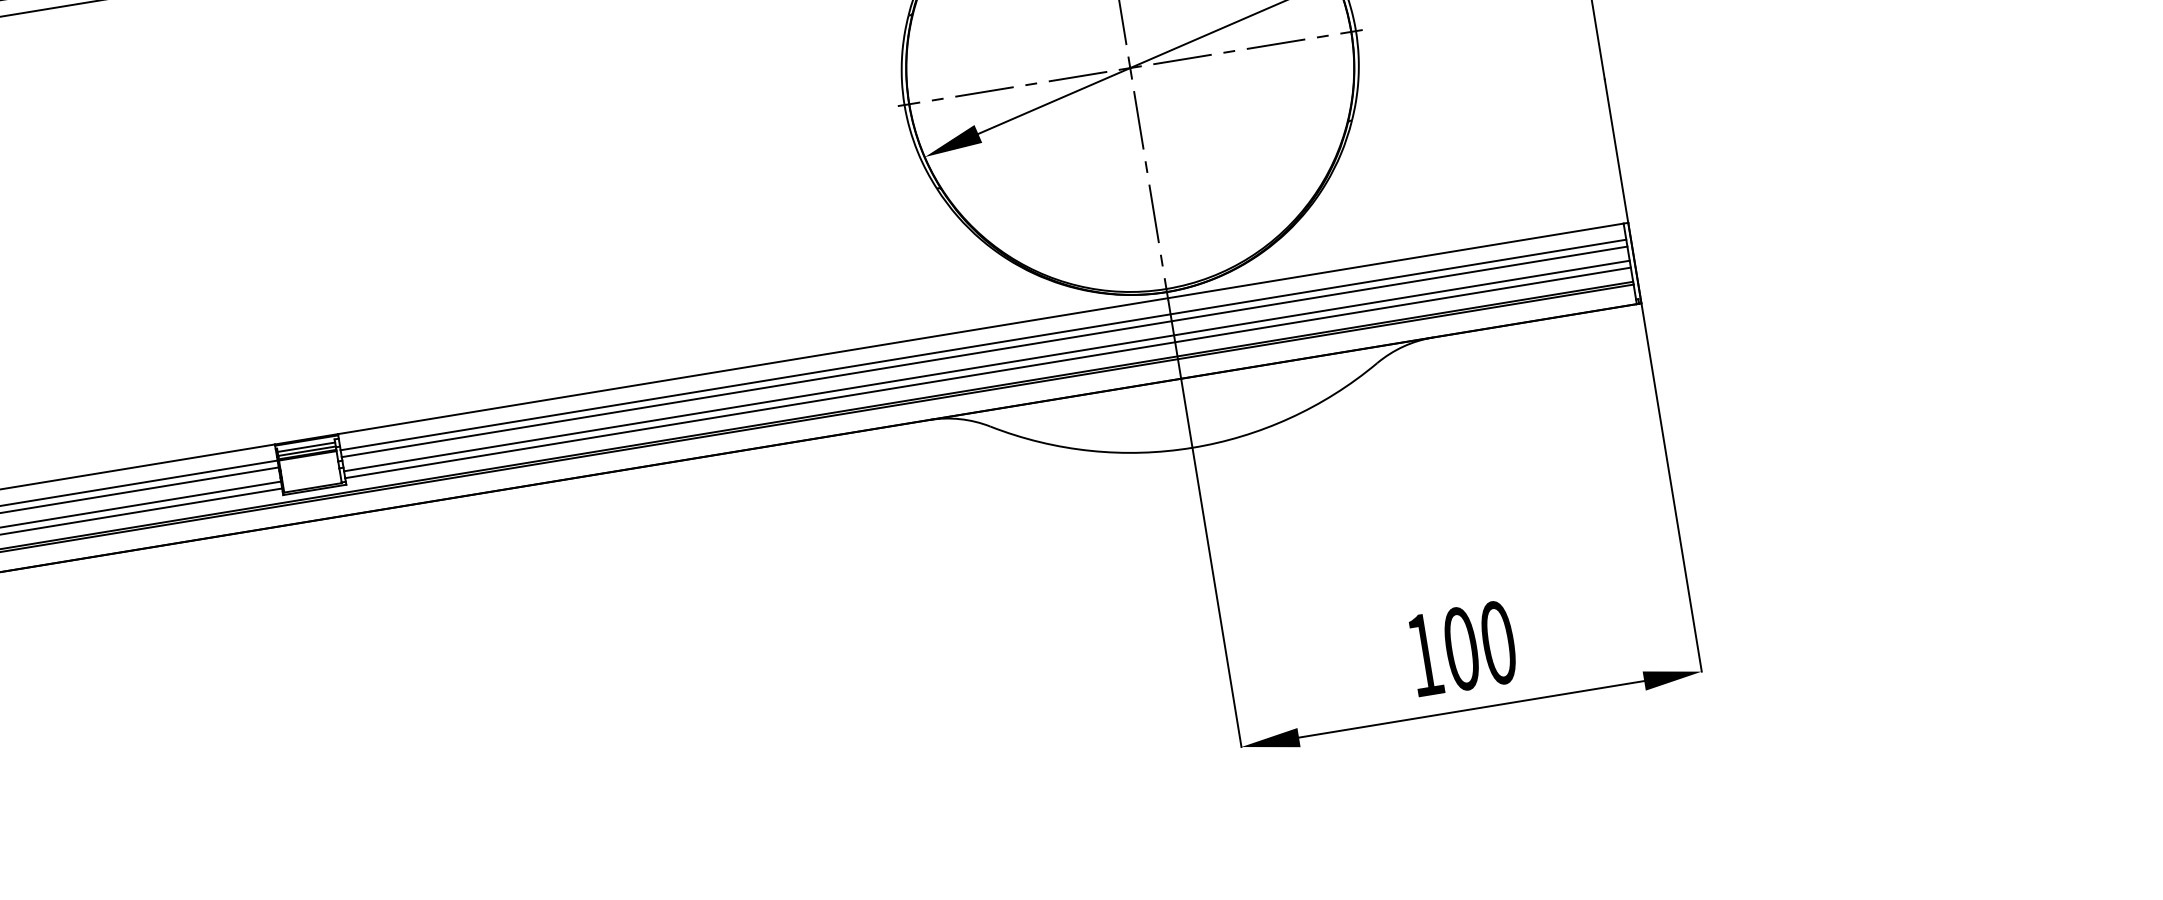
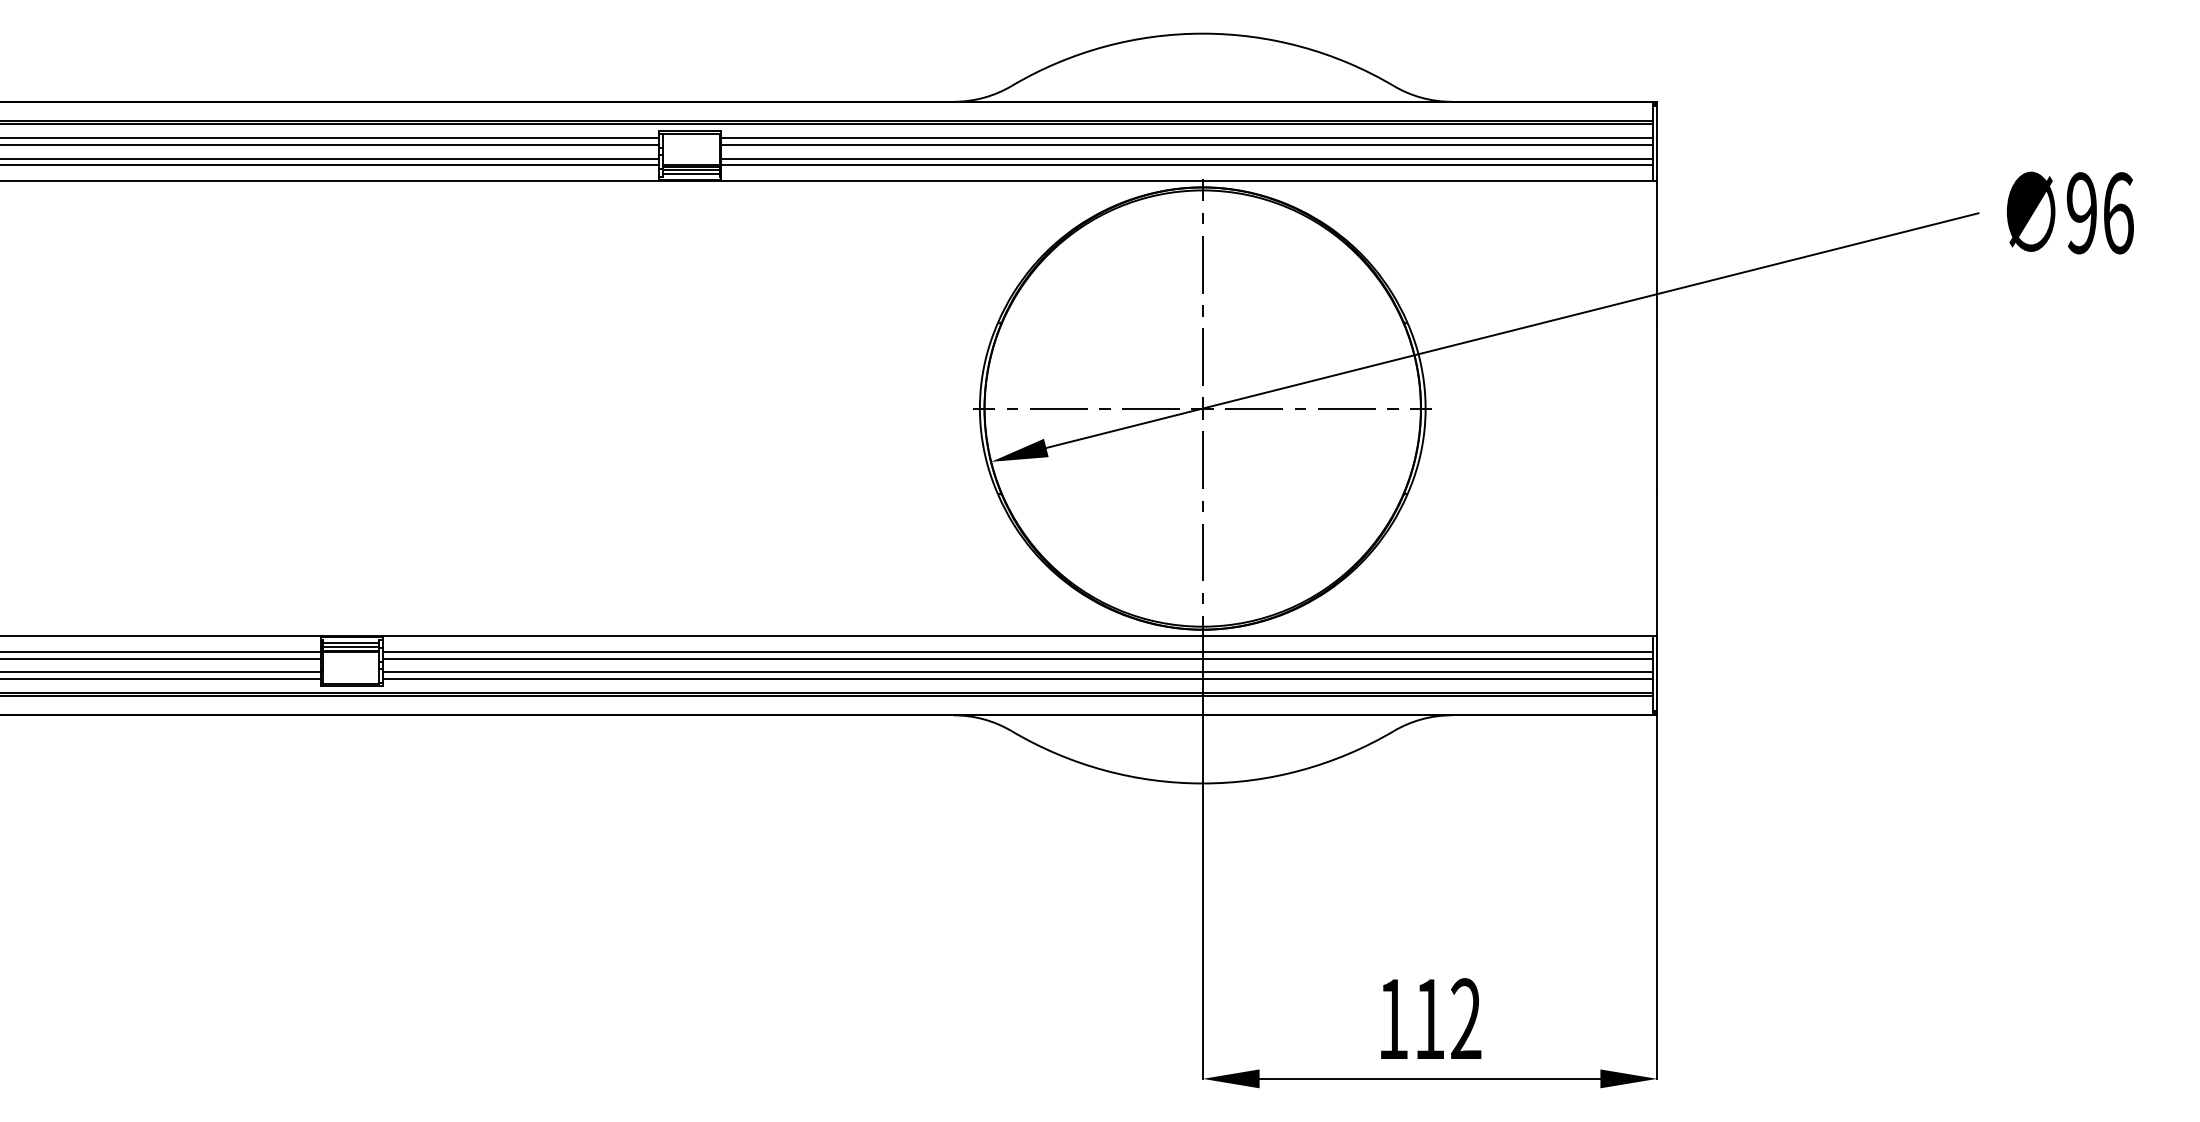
text: (1480, 646) -> (1448, 1019), 100 -> 112

